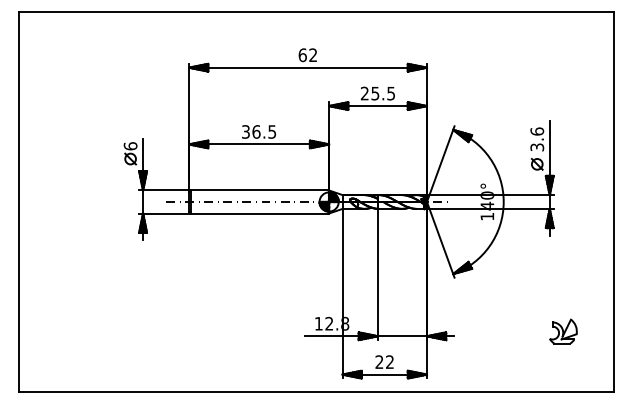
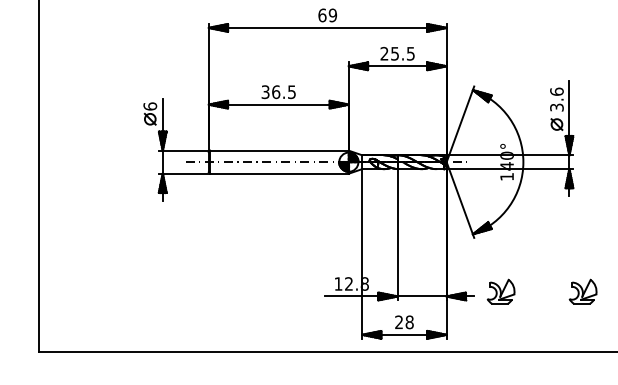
text: (313, 55) -> (333, 15), 62 -> 69
part: (481, 331) -> (501, 291), added
text: (390, 362) -> (410, 322), 22 -> 28

